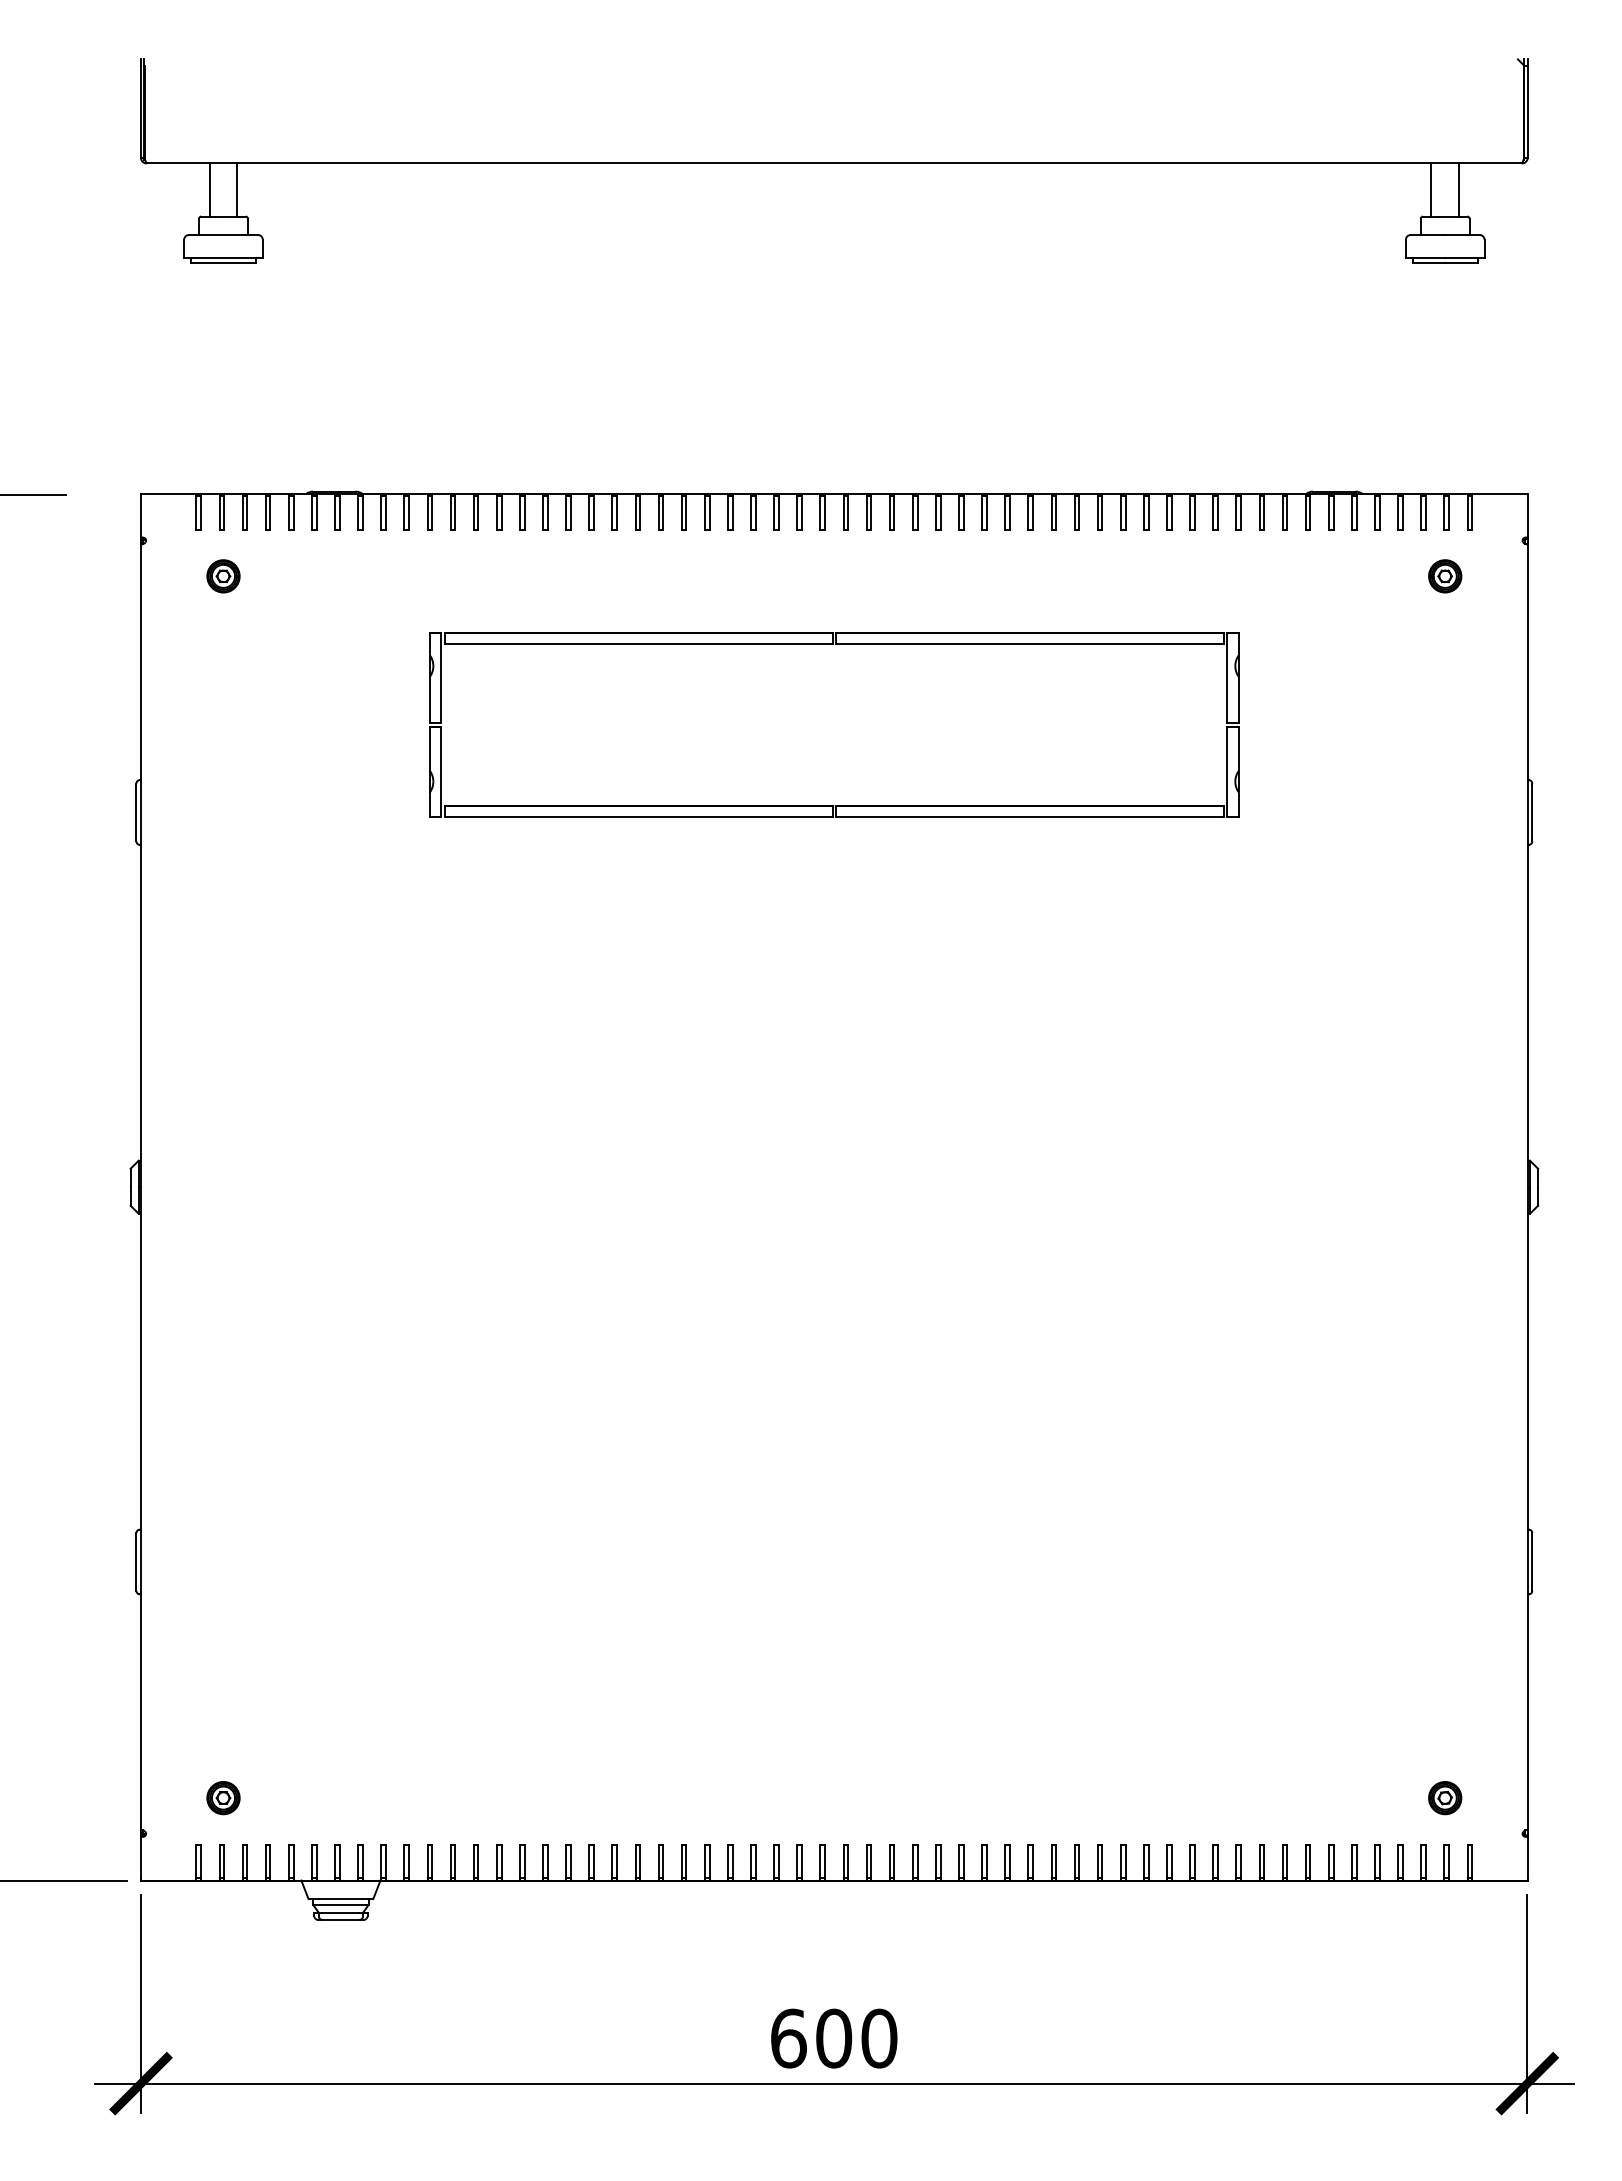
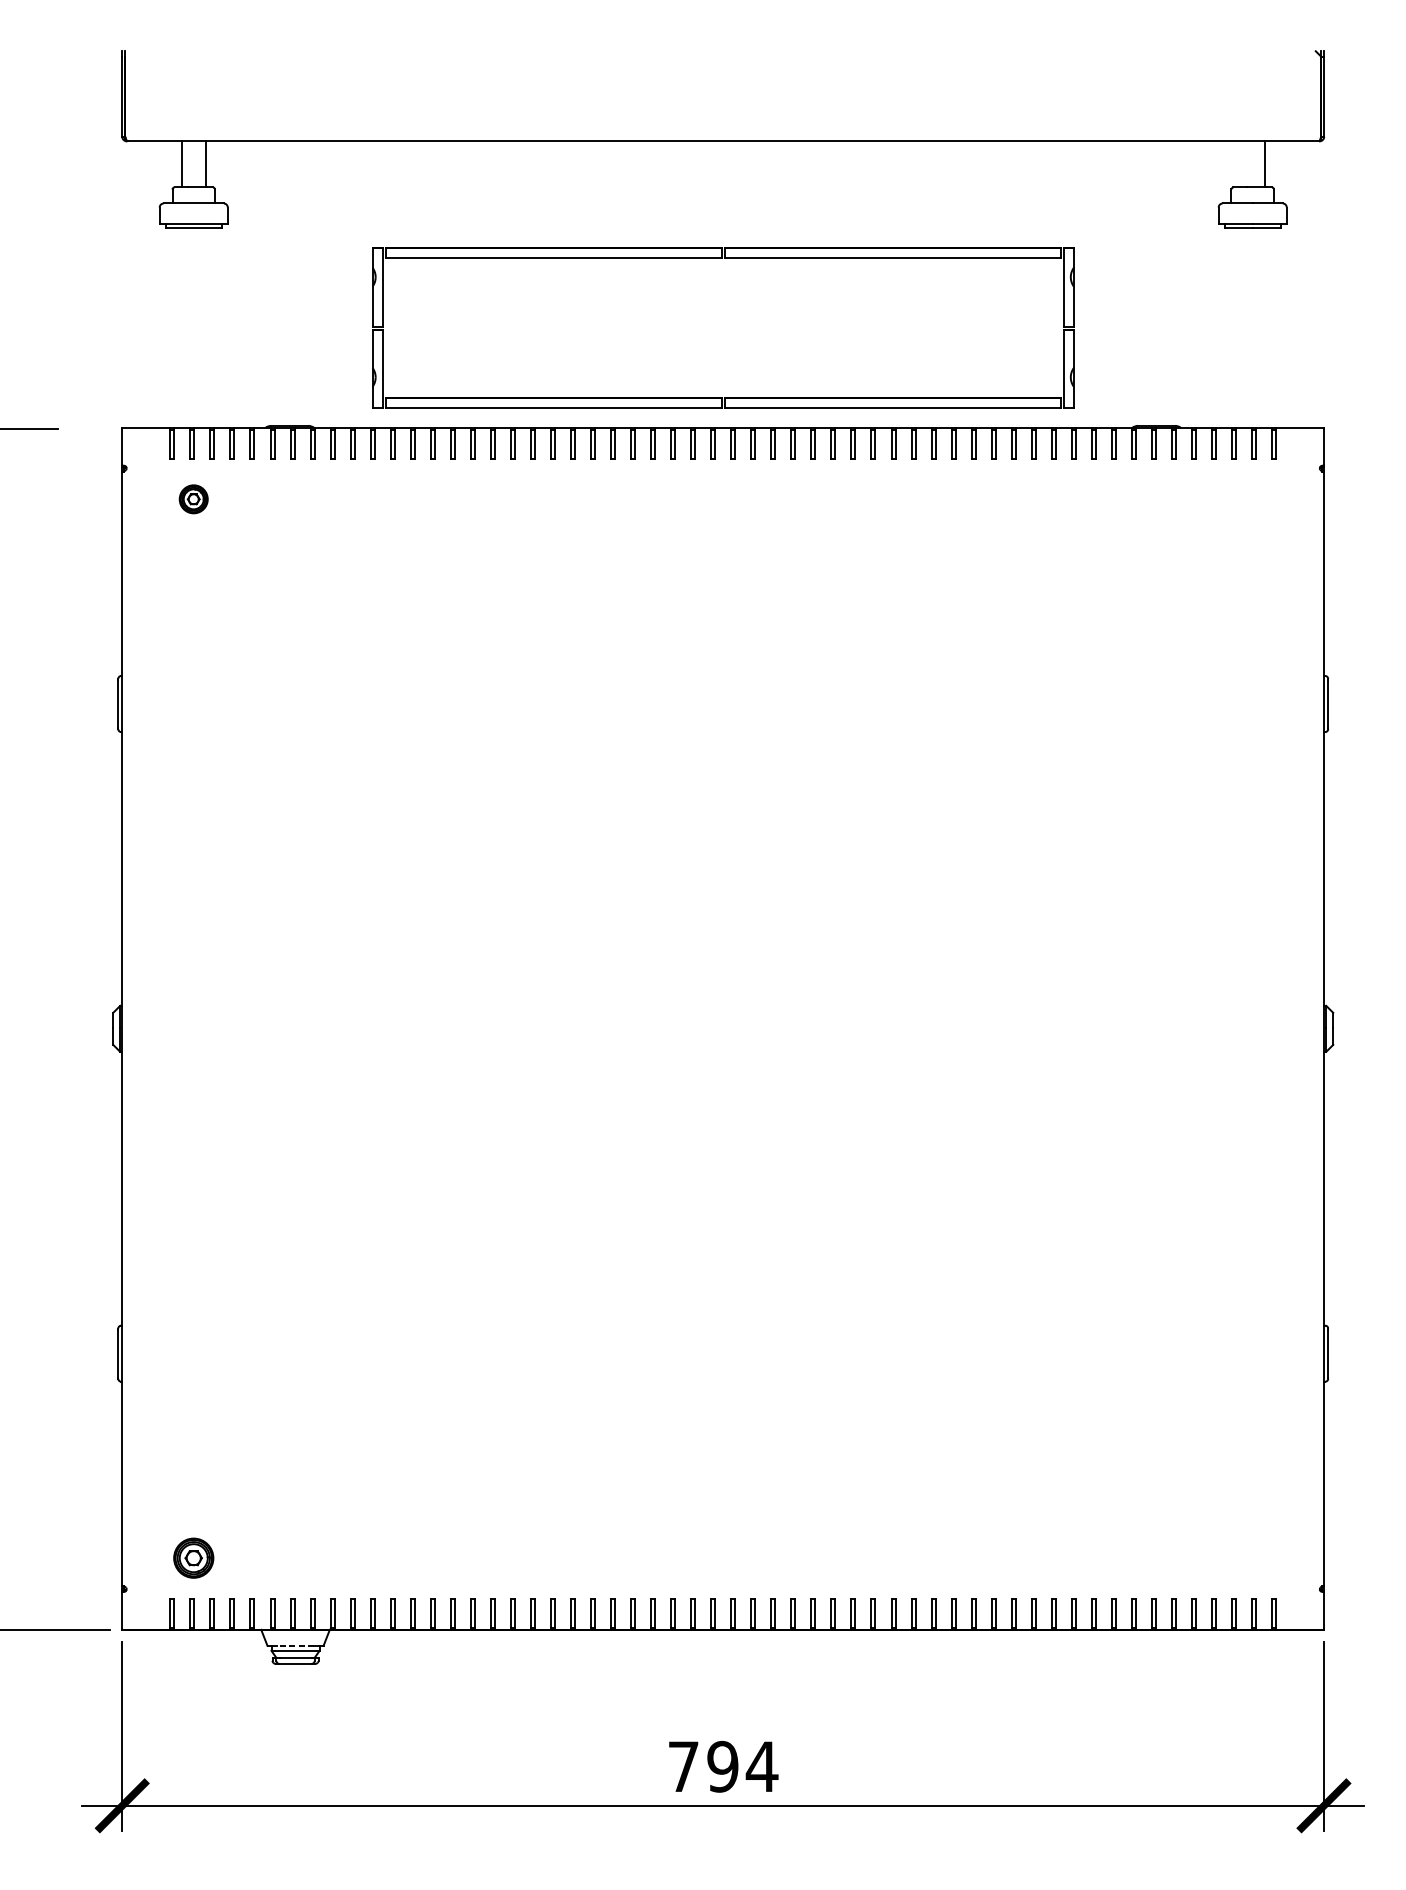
line: (1431, 189) -> (1240, 164), removed
part: (1445, 576) -> (1252, 499), removed
part: (833, 644) -> (722, 258), moved
part: (223, 1798) -> (193, 1558), size x1.4
part: (1445, 1798) -> (1252, 1558), removed
line: (340, 1899) -> (295, 1646), solid -> dashed
text: (834, 2038) -> (723, 1766), 600 -> 794

